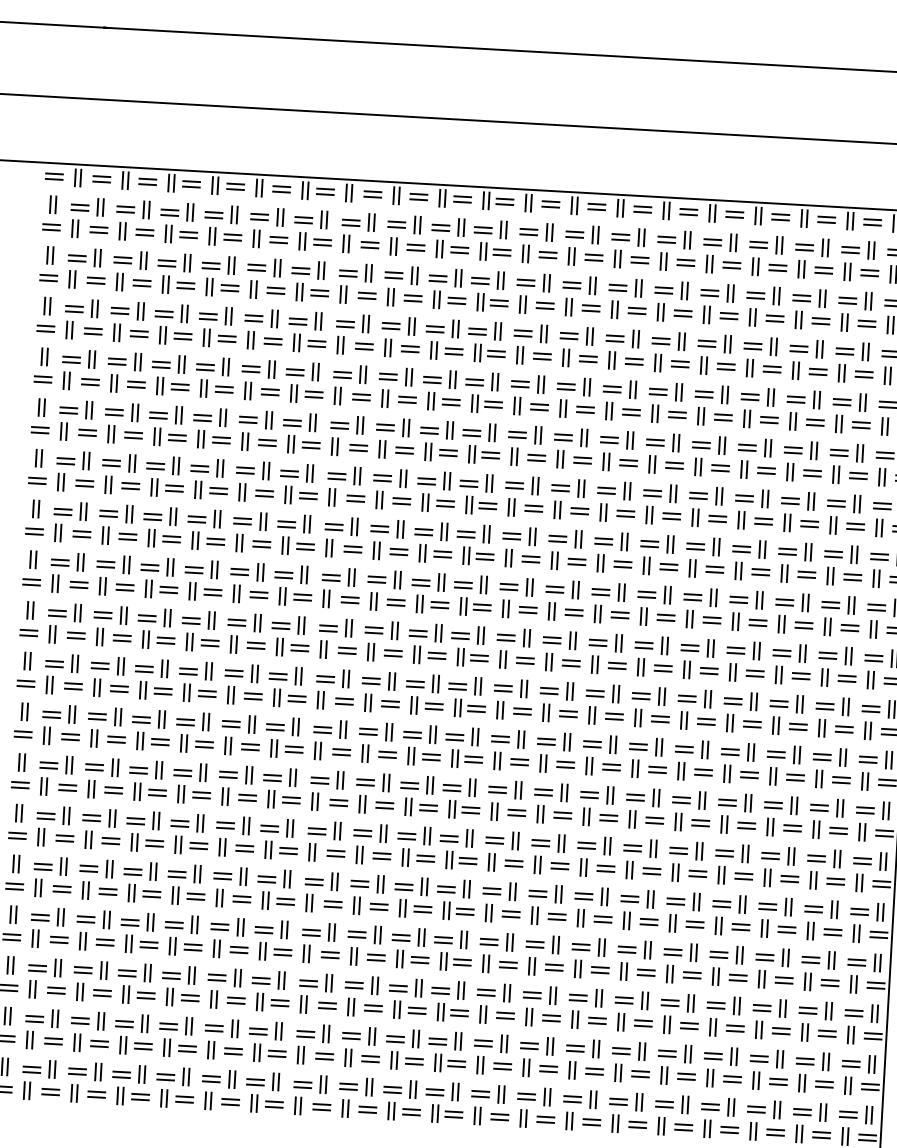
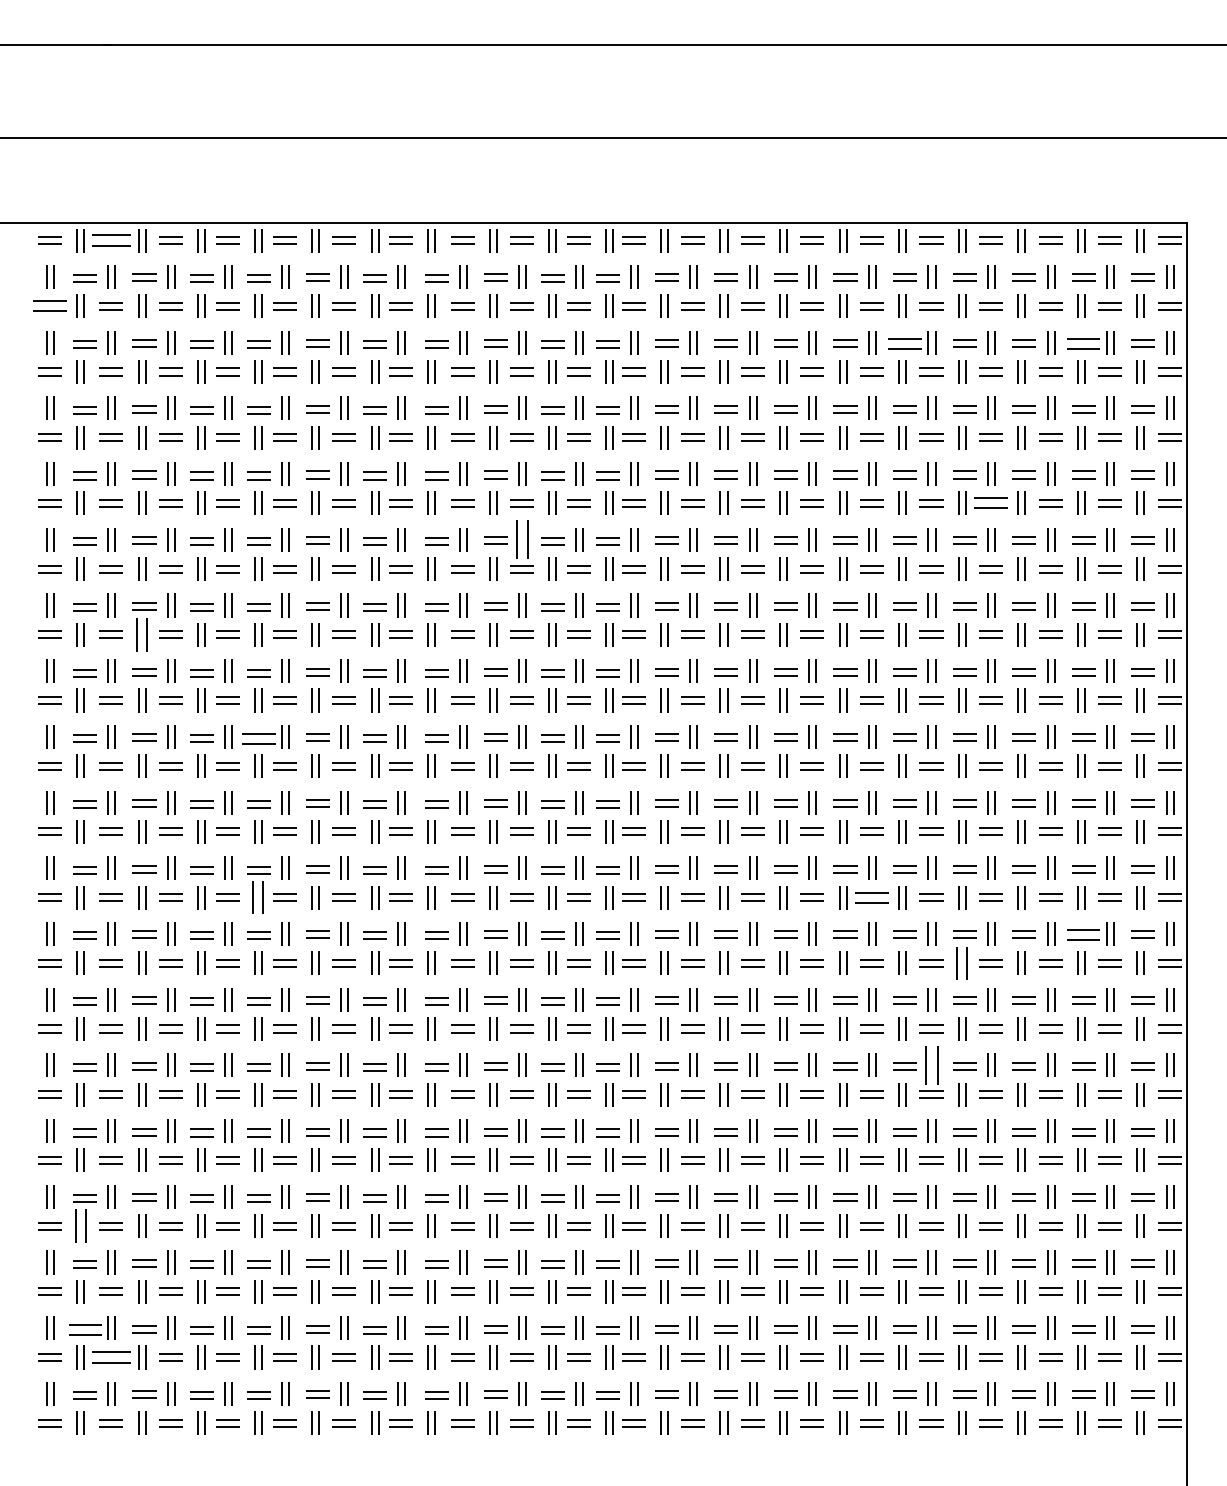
part: (101, 179) -> (110, 240), size x1.6
part: (51, 227) -> (49, 306), size x1.4
part: (709, 292) -> (904, 343), size x1.4
part: (847, 300) -> (1083, 343), size x1.4
part: (768, 420) -> (990, 503), size x1.4
part: (406, 427) -> (522, 539), size x1.6
part: (108, 484) -> (142, 634), size x1.4
part: (193, 569) -> (258, 738), size x1.4
part: (187, 692) -> (258, 897), size x1.4
part: (660, 719) -> (871, 897), size x1.4
part: (822, 756) -> (1083, 934), size x1.4
part: (727, 773) -> (962, 962), size x1.4
part: (699, 850) -> (931, 1064), size x1.6
part: (35, 938) -> (80, 1225), size x1.4
part: (34, 1019) -> (84, 1330), size x1.4
part: (52, 1041) -> (110, 1357), size x1.6

